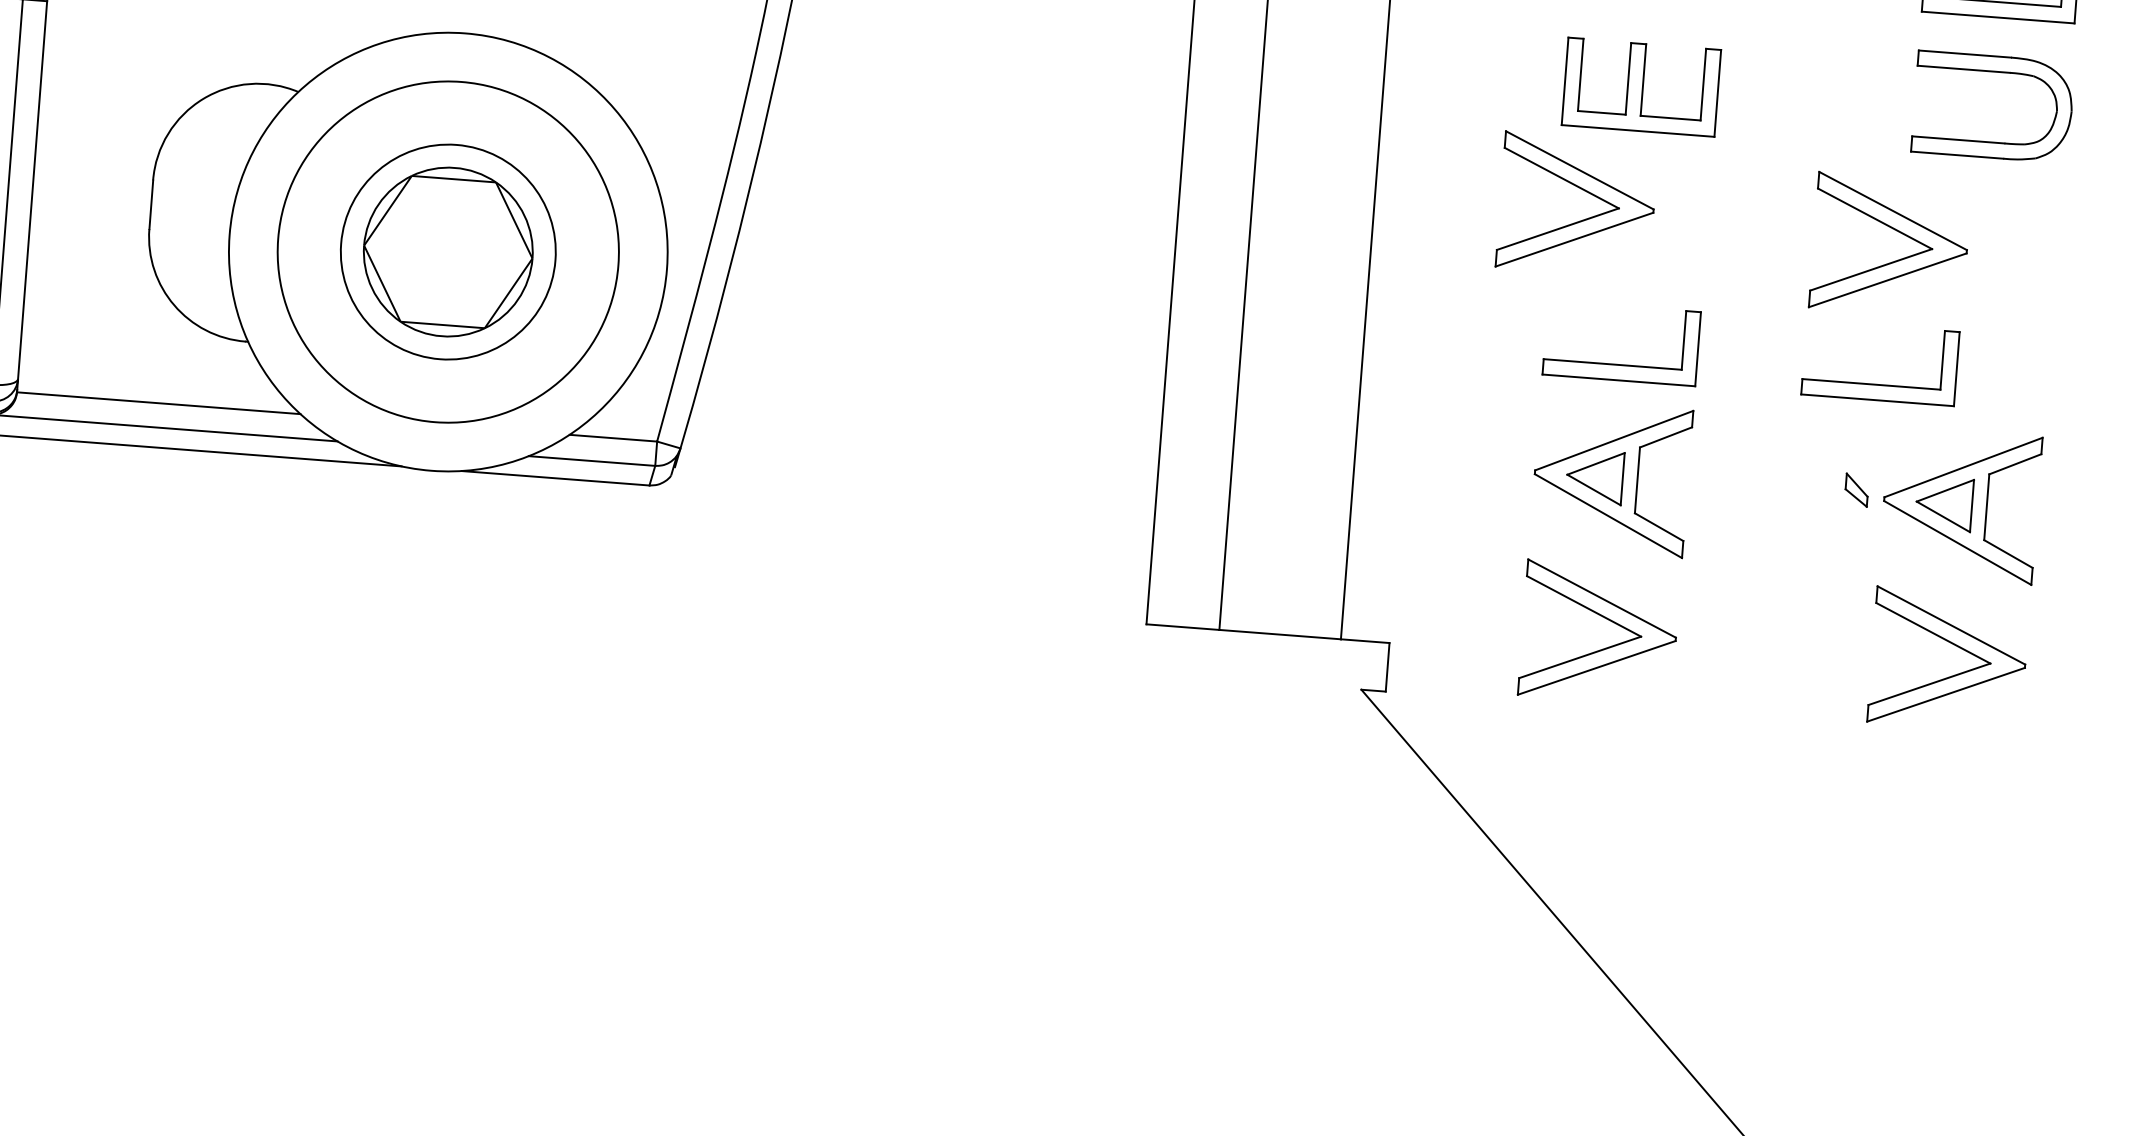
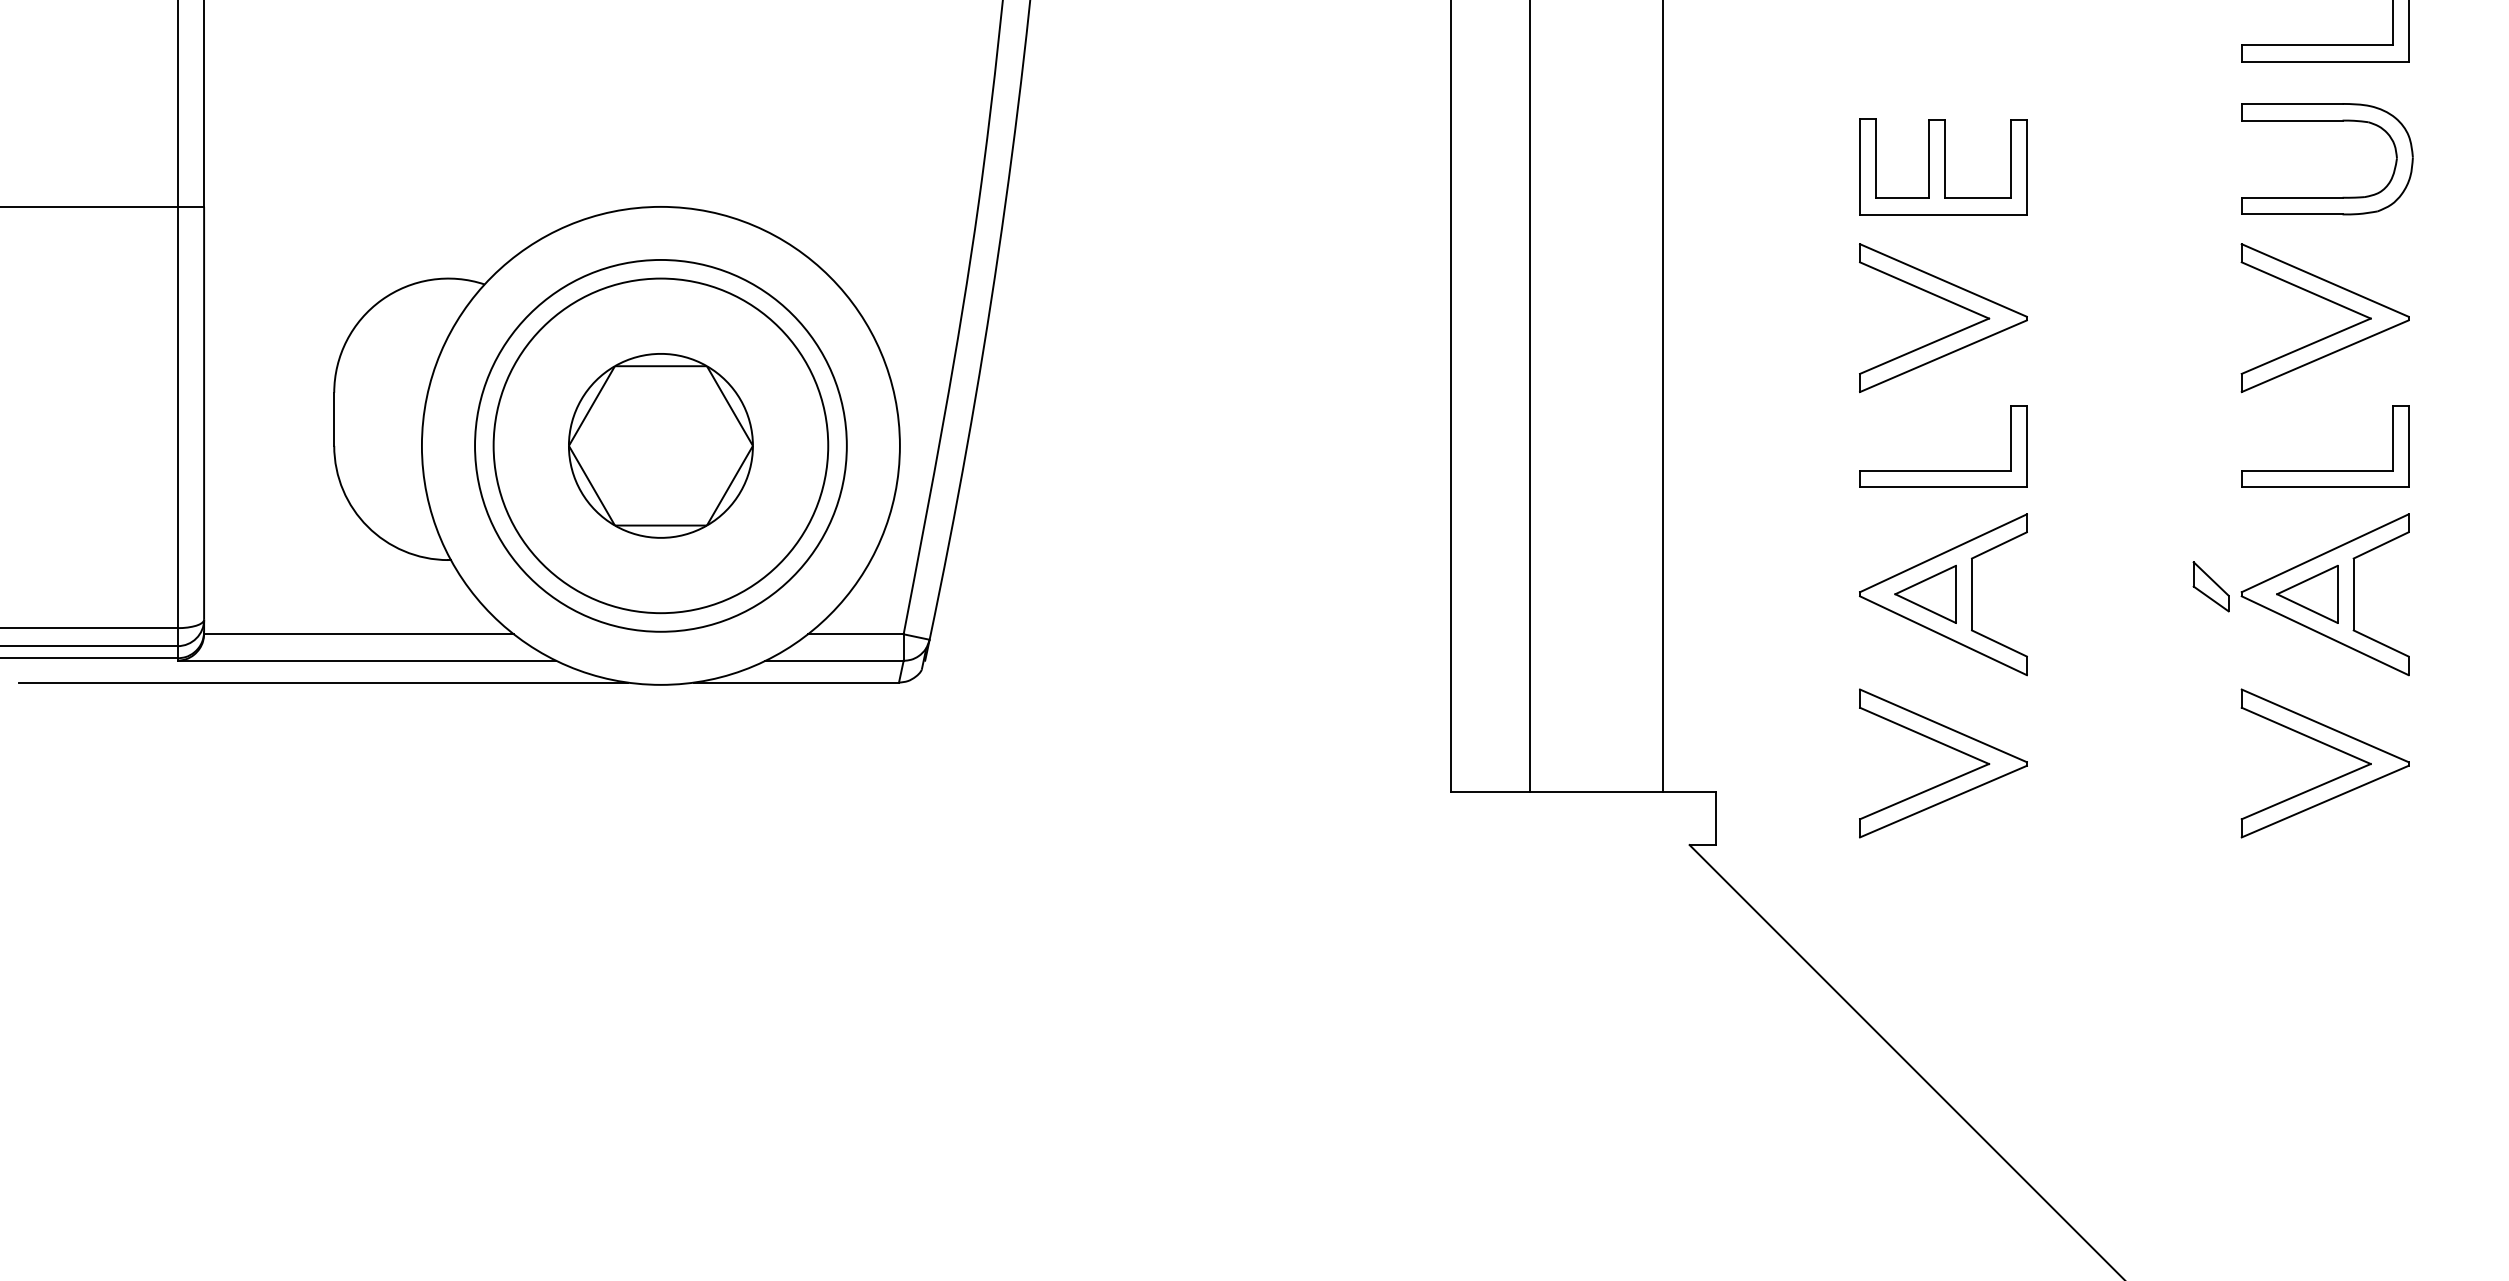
part: (1585, 191) -> (1951, 303), moved
circle: (447, 251) -> (660, 445), size x1.43
part: (1894, 260) -> (2330, 334), moved
part: (1879, 384) -> (2325, 470), moved
part: (1856, 489) -> (2210, 586), size x1.43

